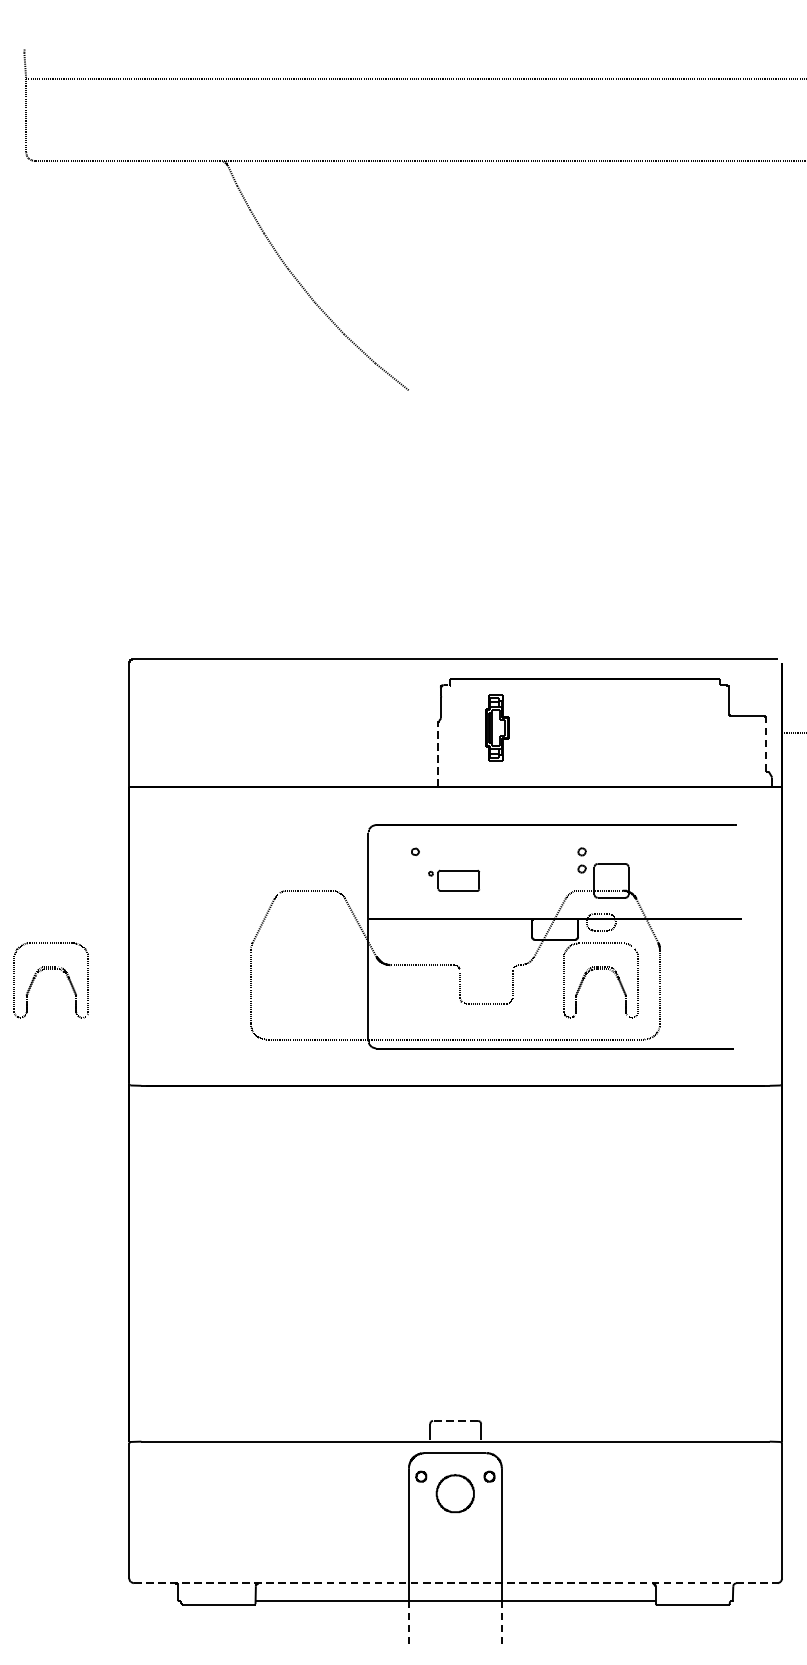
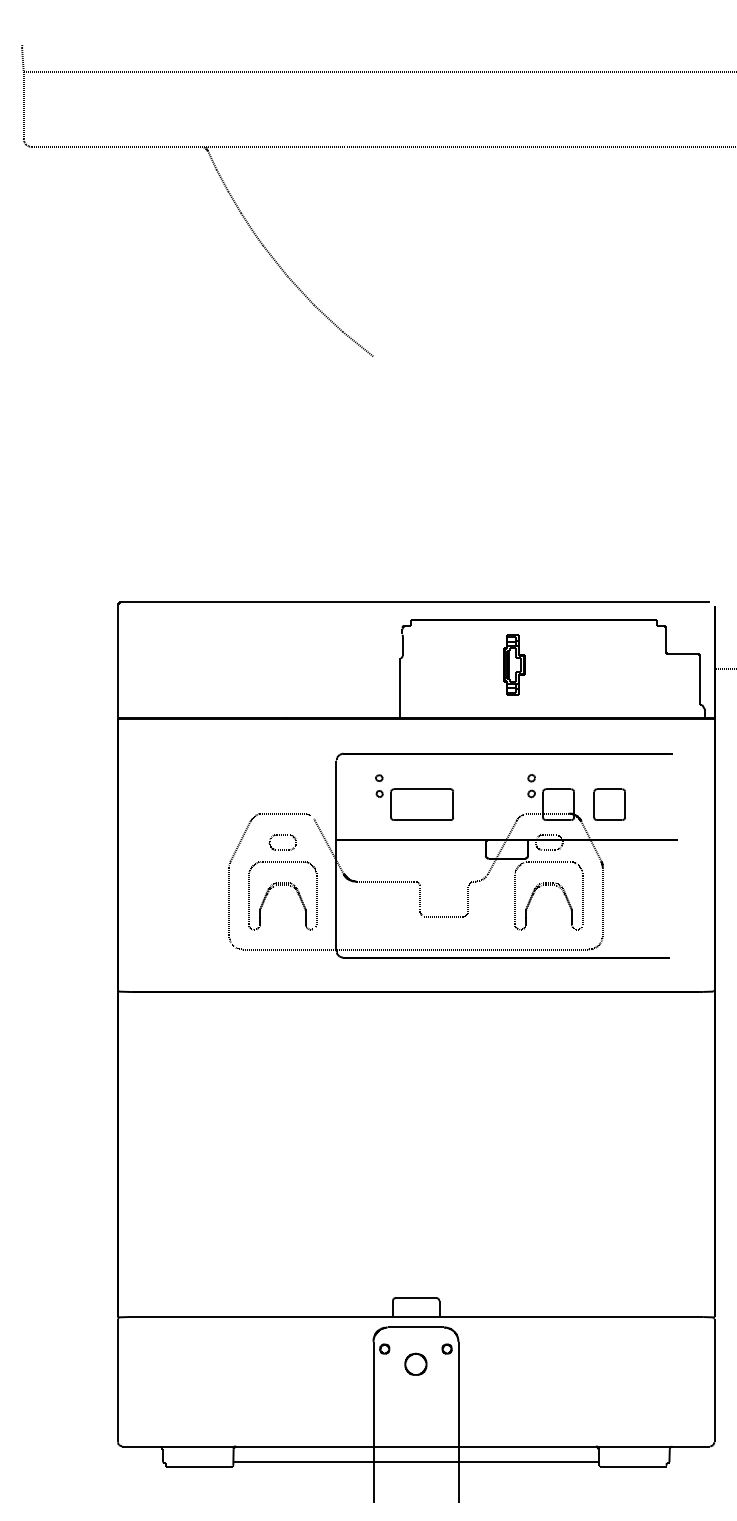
part: (497, 727) -> (514, 664), moved
line: (765, 744) -> (699, 680), dashed -> solid
line: (438, 754) -> (400, 689), dashed -> solid
part: (453, 880) -> (414, 804), size x1.67
part: (667, 880) -> (609, 804), added
part: (309, 929) -> (282, 849), added
part: (51, 969) -> (282, 885), moved
line: (456, 1421) -> (416, 1298), dashed -> solid
part: (454, 1492) -> (415, 1363), size x0.62
line: (456, 1583) -> (416, 1446), dashed -> solid
line: (408, 1623) -> (373, 1483), dashed -> solid
line: (502, 1623) -> (458, 1483), dashed -> solid

